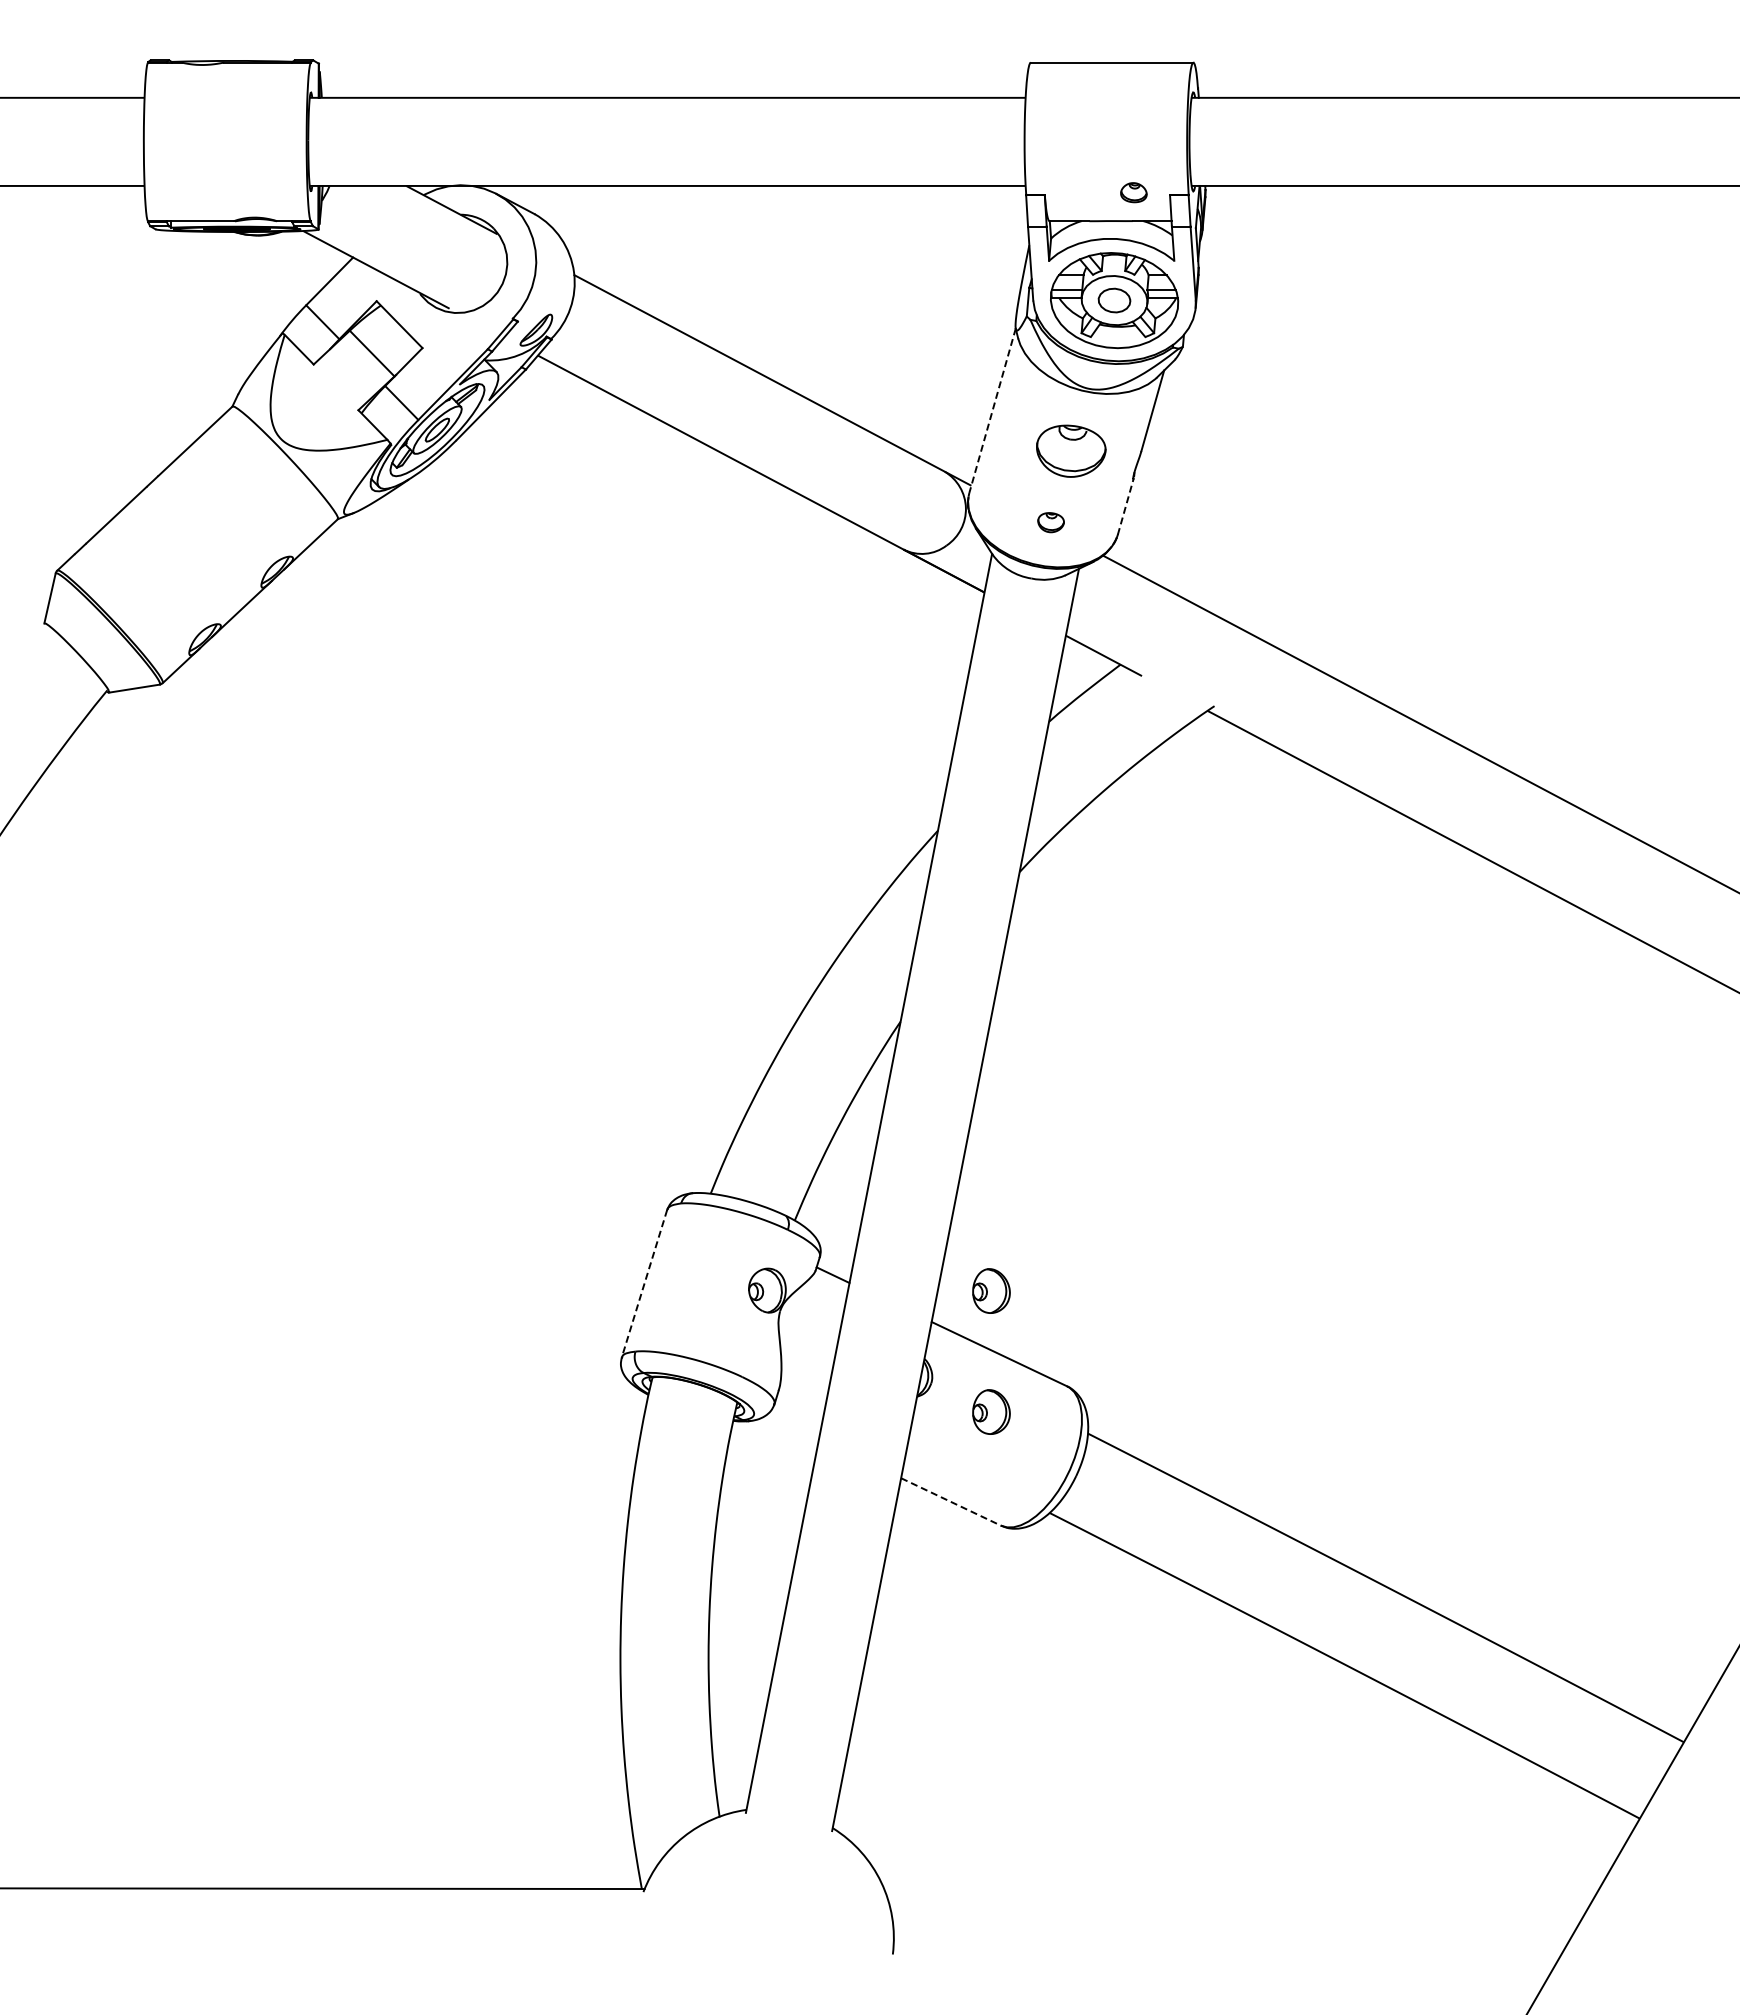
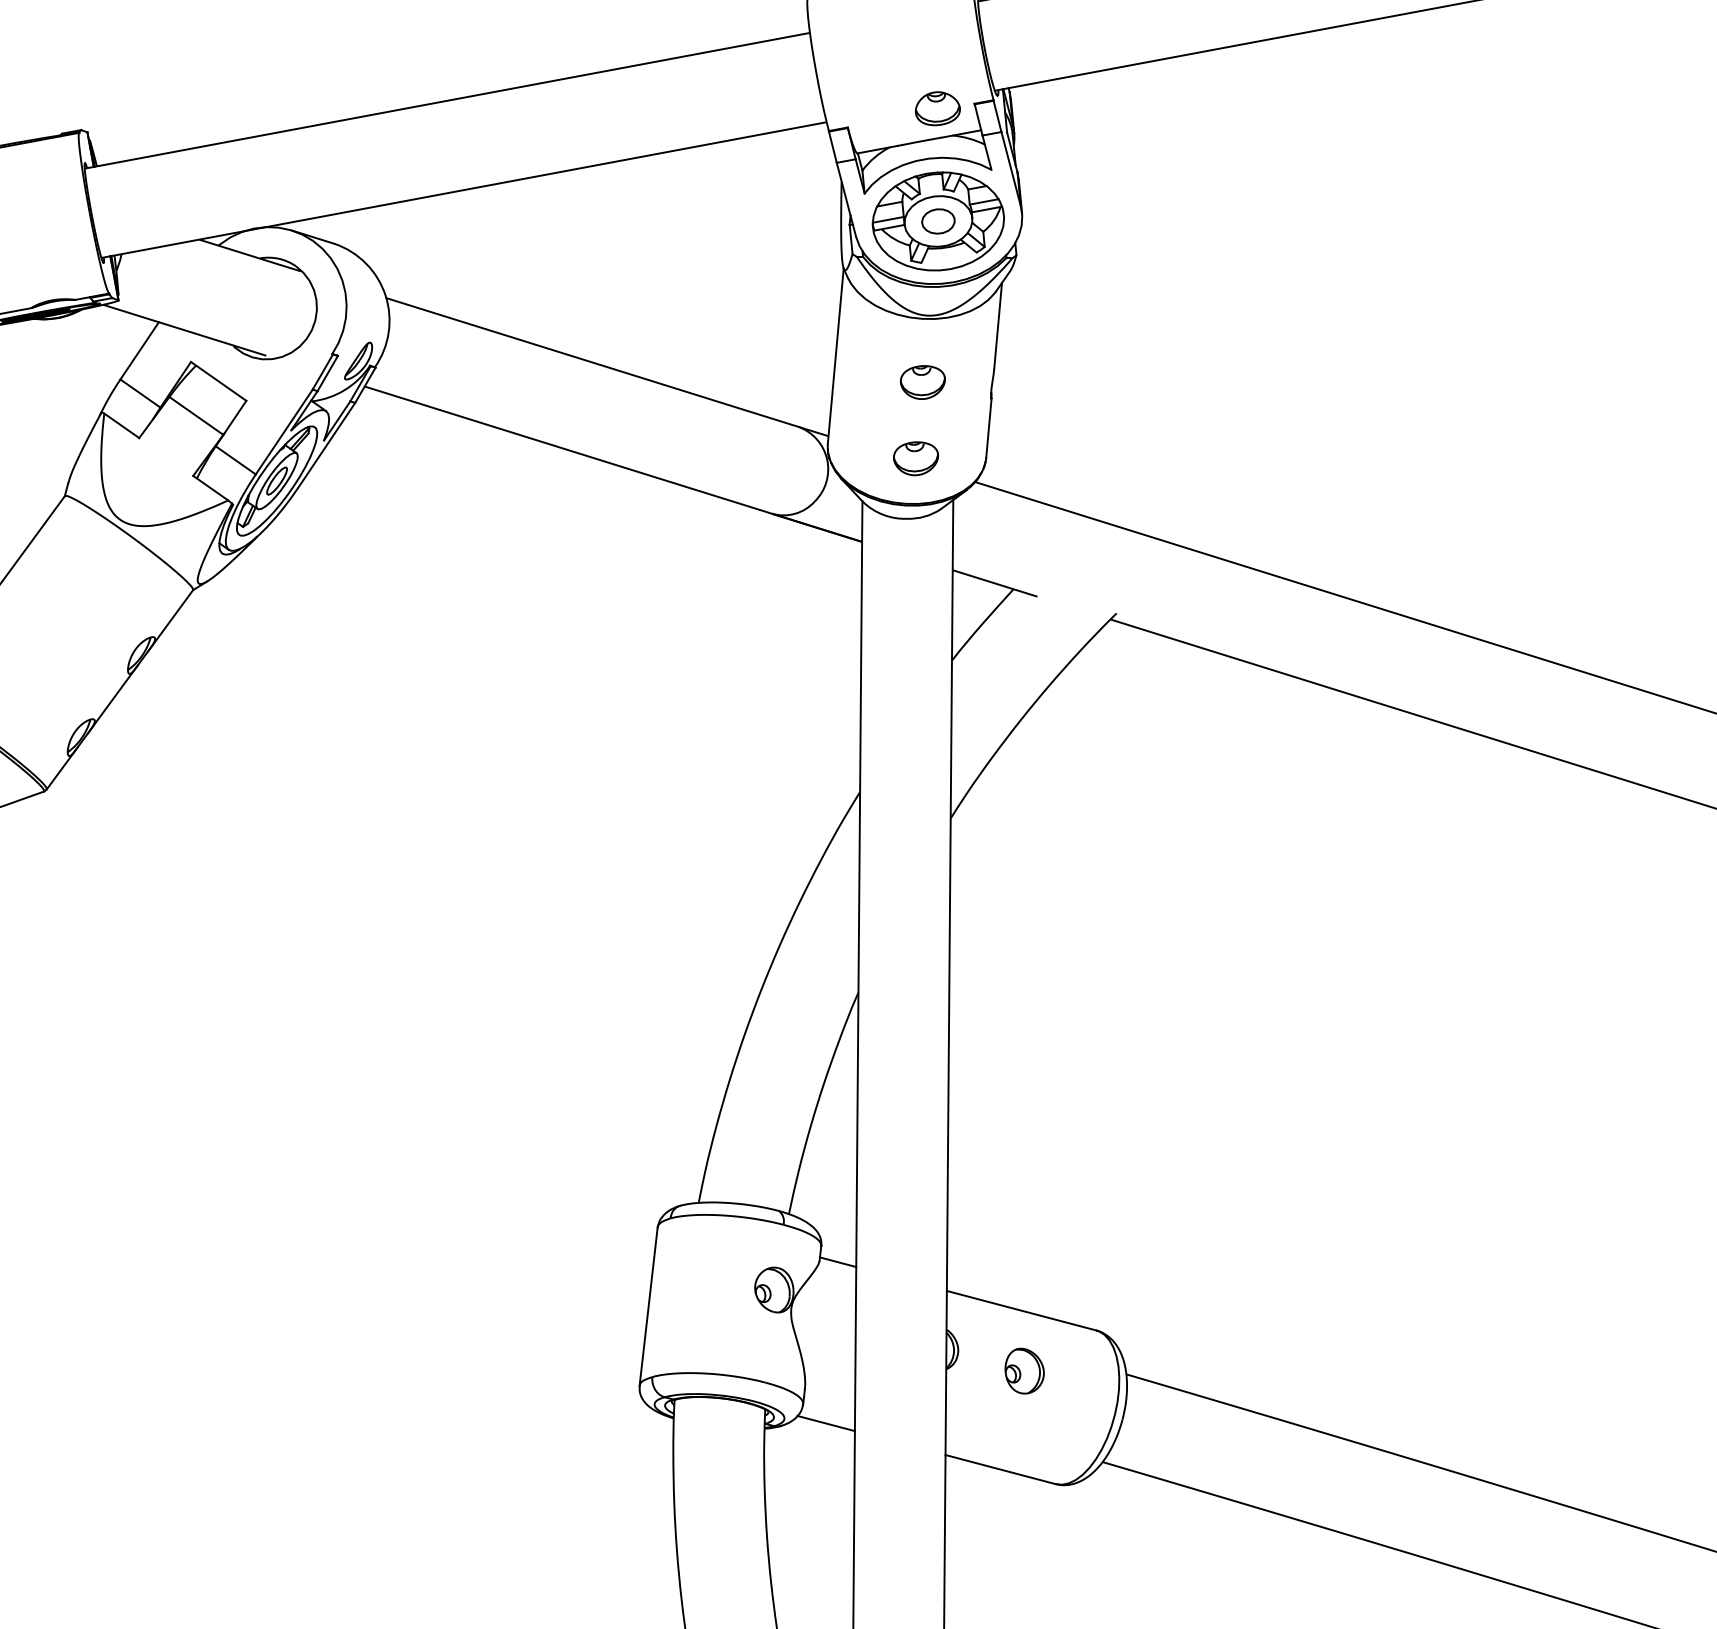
part: (1133, 192) -> (937, 108), size x1.67
line: (992, 411) -> (835, 356), dashed -> solid
part: (1071, 451) -> (923, 382), size x0.62
line: (1125, 506) -> (988, 428), dashed -> solid
part: (1050, 522) -> (915, 458), size x1.67
line: (644, 1284) -> (648, 1307), dashed -> solid
part: (991, 1290) -> (1001, 1247), removed
line: (792, 1426) -> (825, 1423), added
line: (951, 1502) -> (1001, 1470), dashed -> solid

